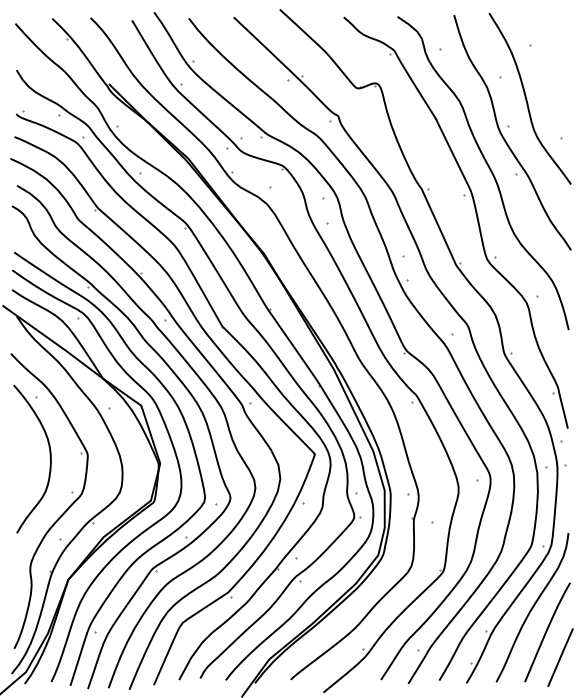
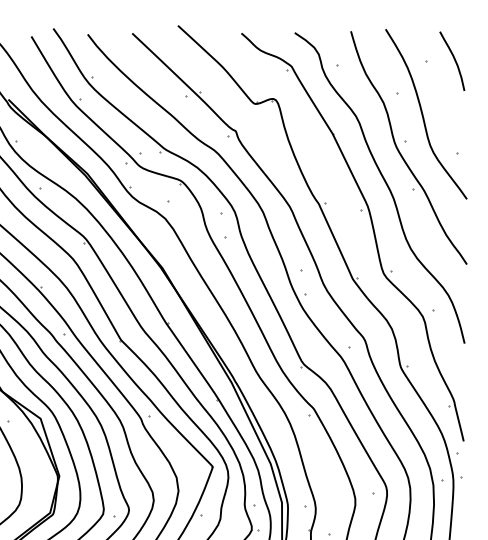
curve: (558, 45) -> (454, 61), added

